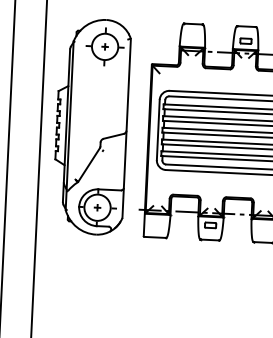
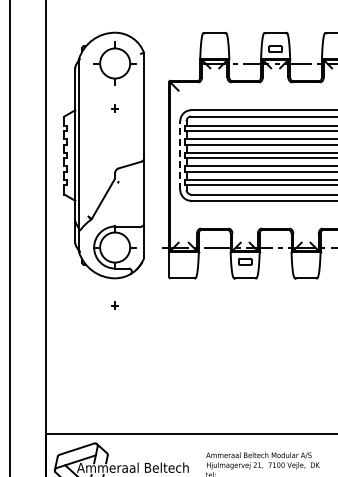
part: (104, 46) -> (114, 108), moved
line: (158, 129) -> (180, 155), solid -> dashed
part: (96, 207) -> (114, 305), moved

